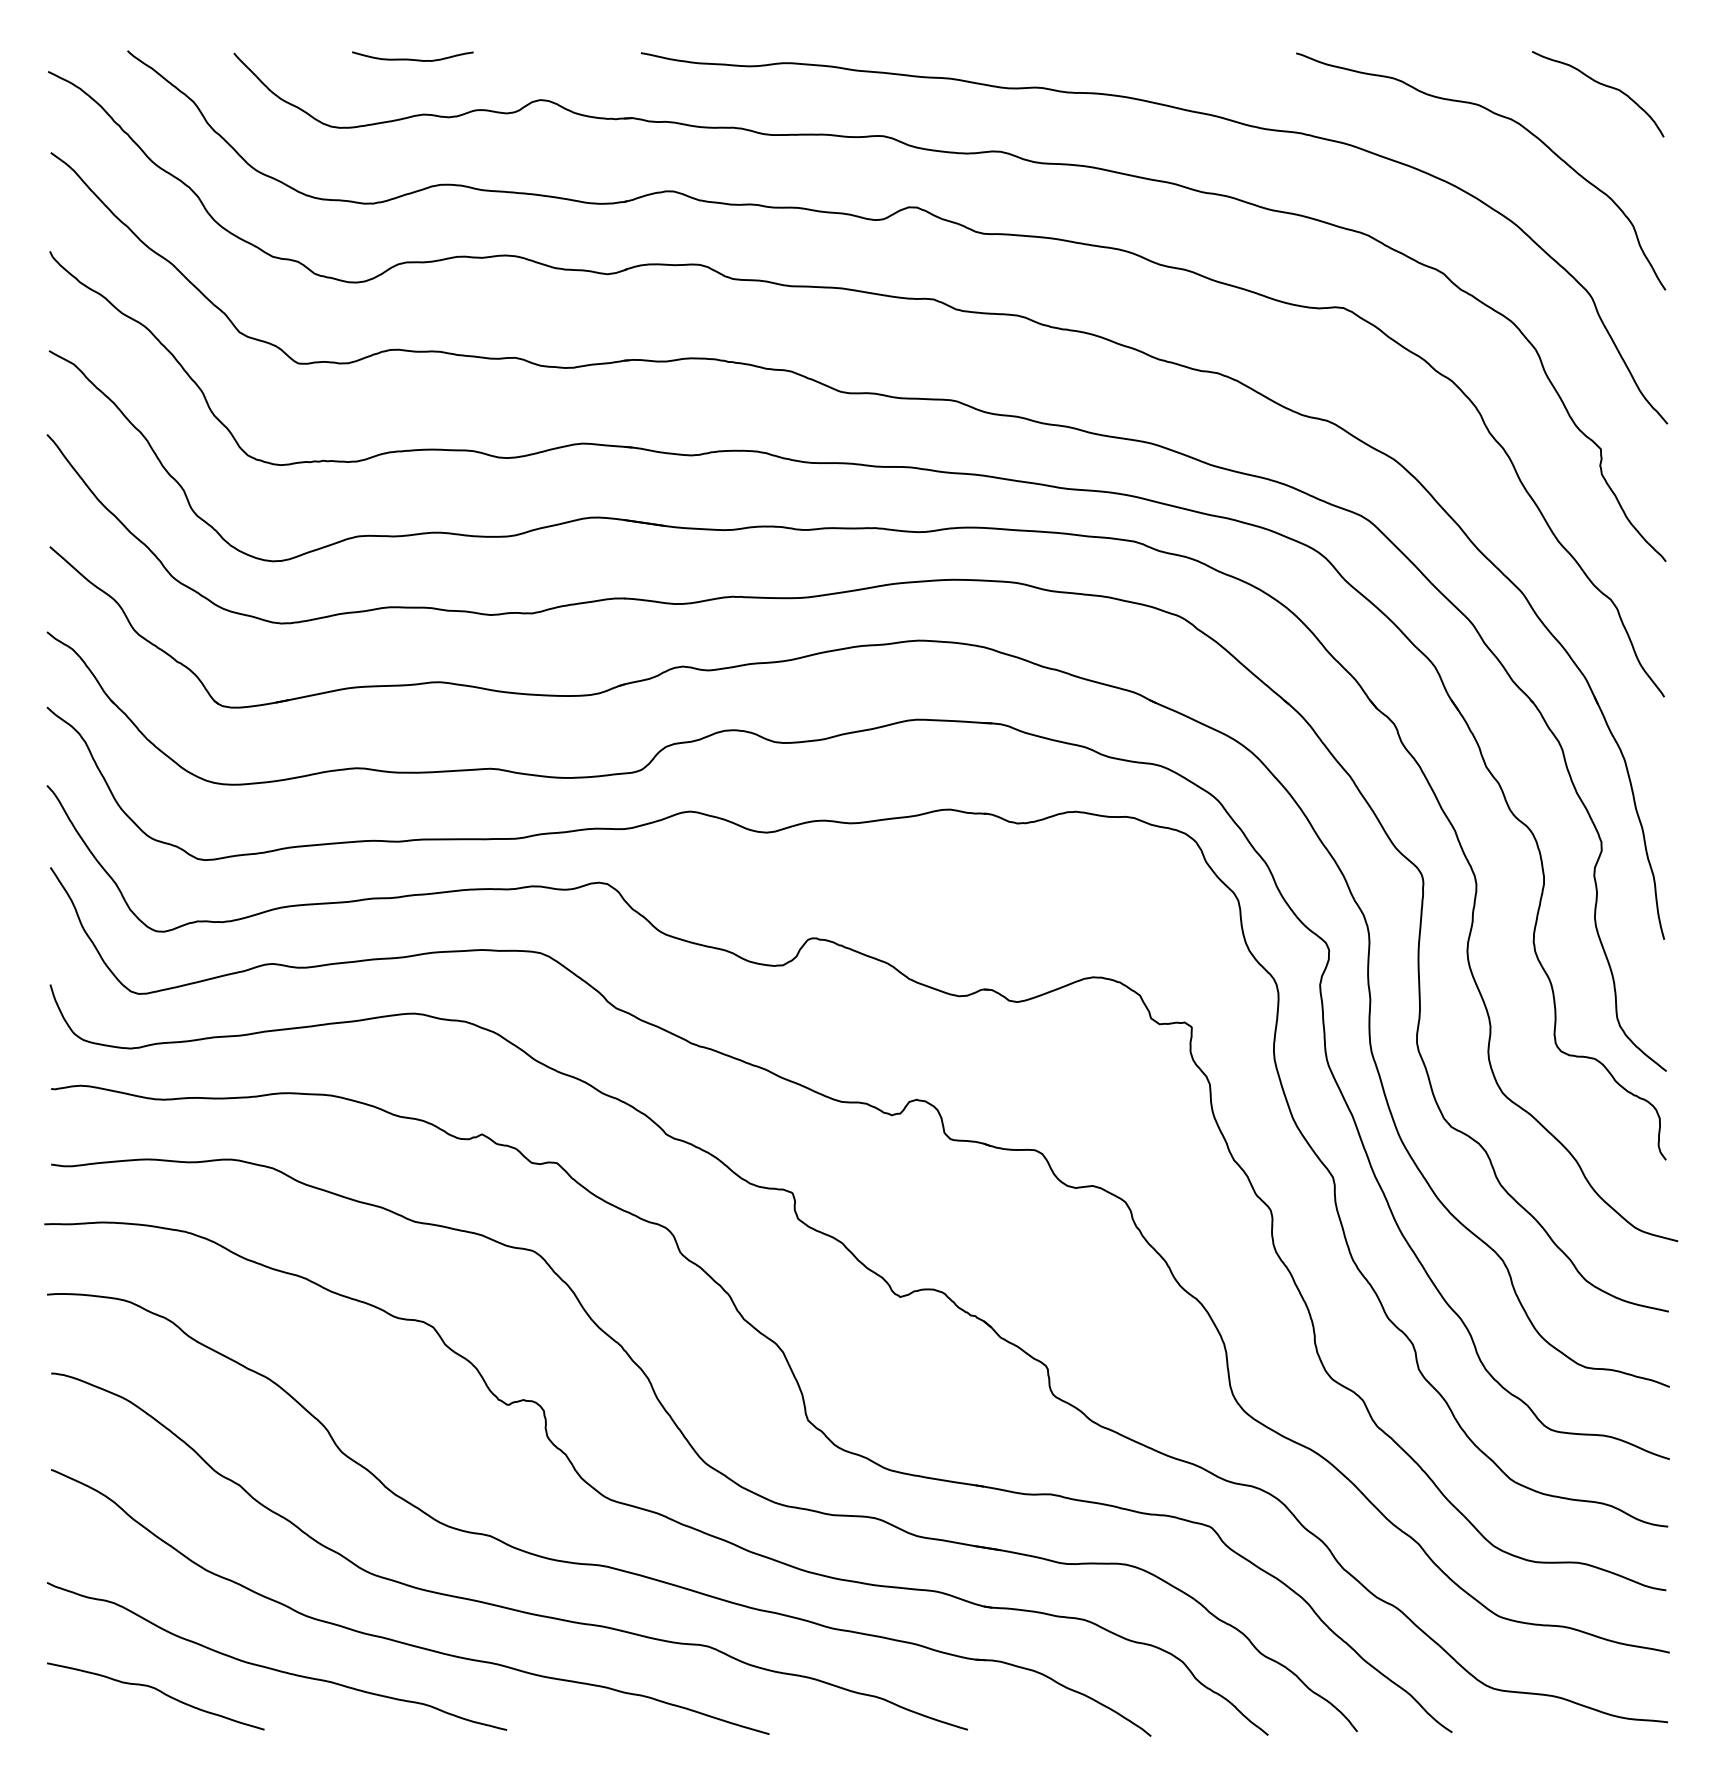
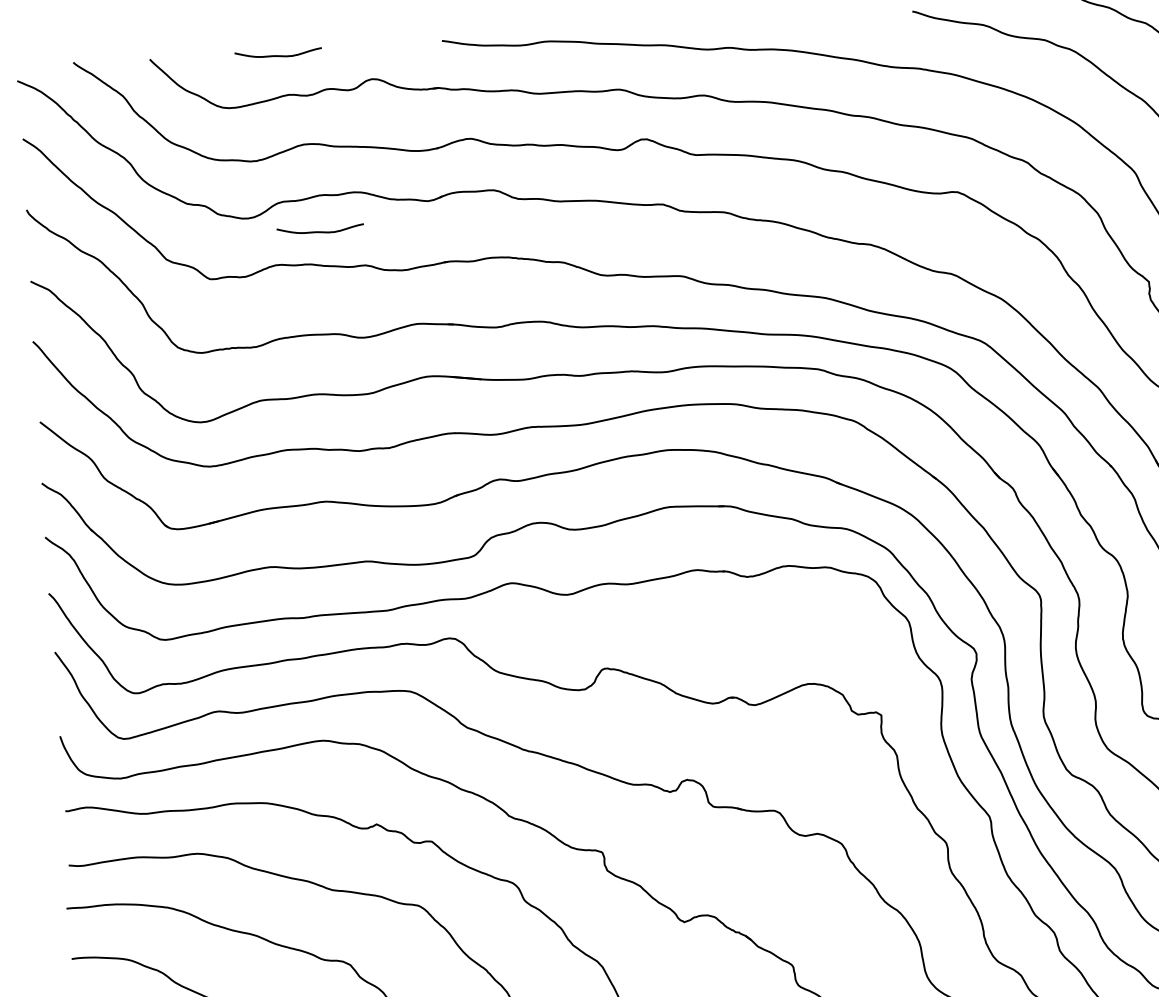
curve: (453, 306) -> (318, 231), added

